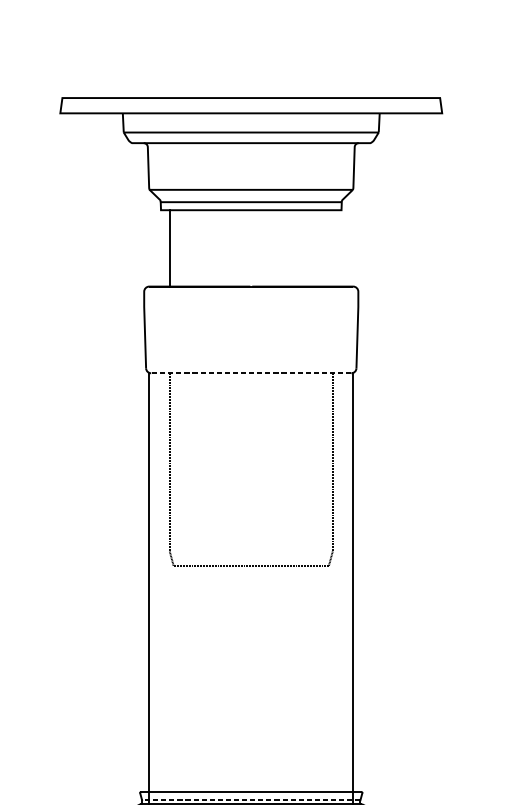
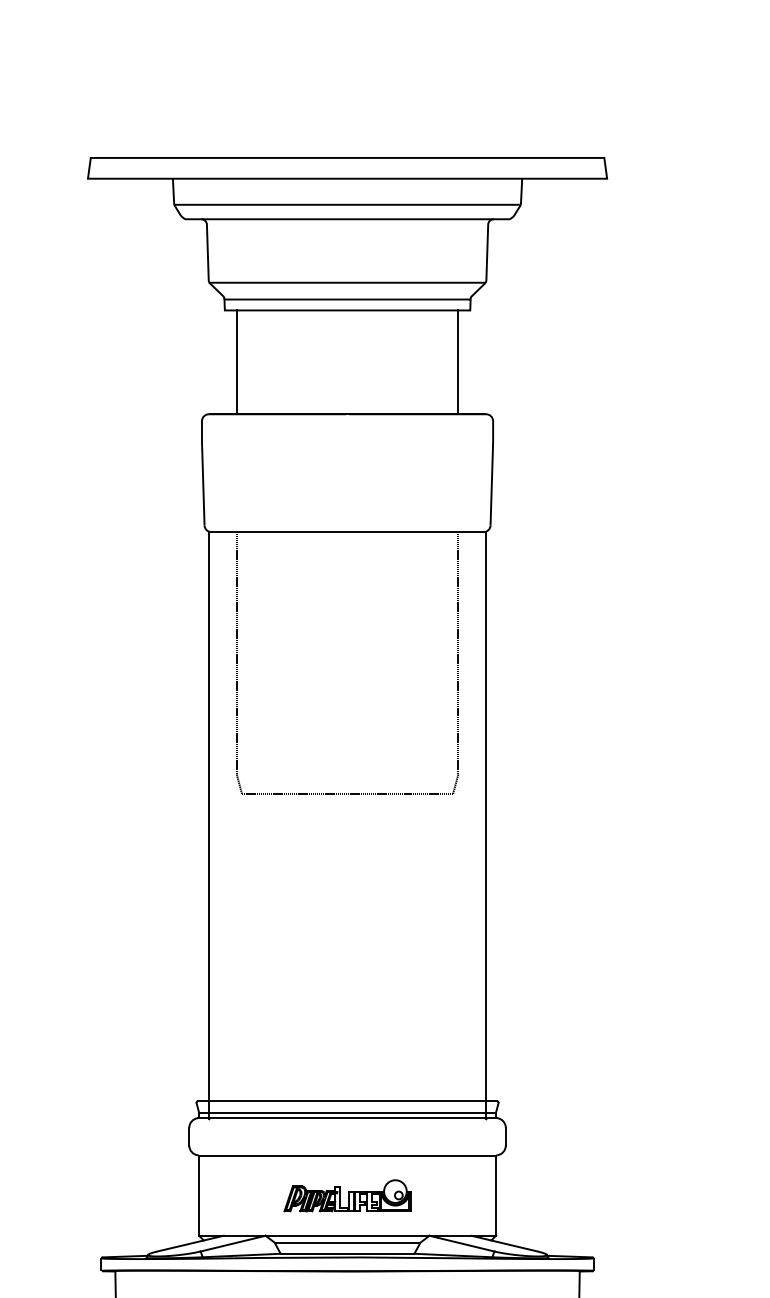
line: (332, 248) -> (458, 362), added
line: (251, 373) -> (347, 532), dashed -> solid
line: (251, 800) -> (347, 1112), dashed -> solid

